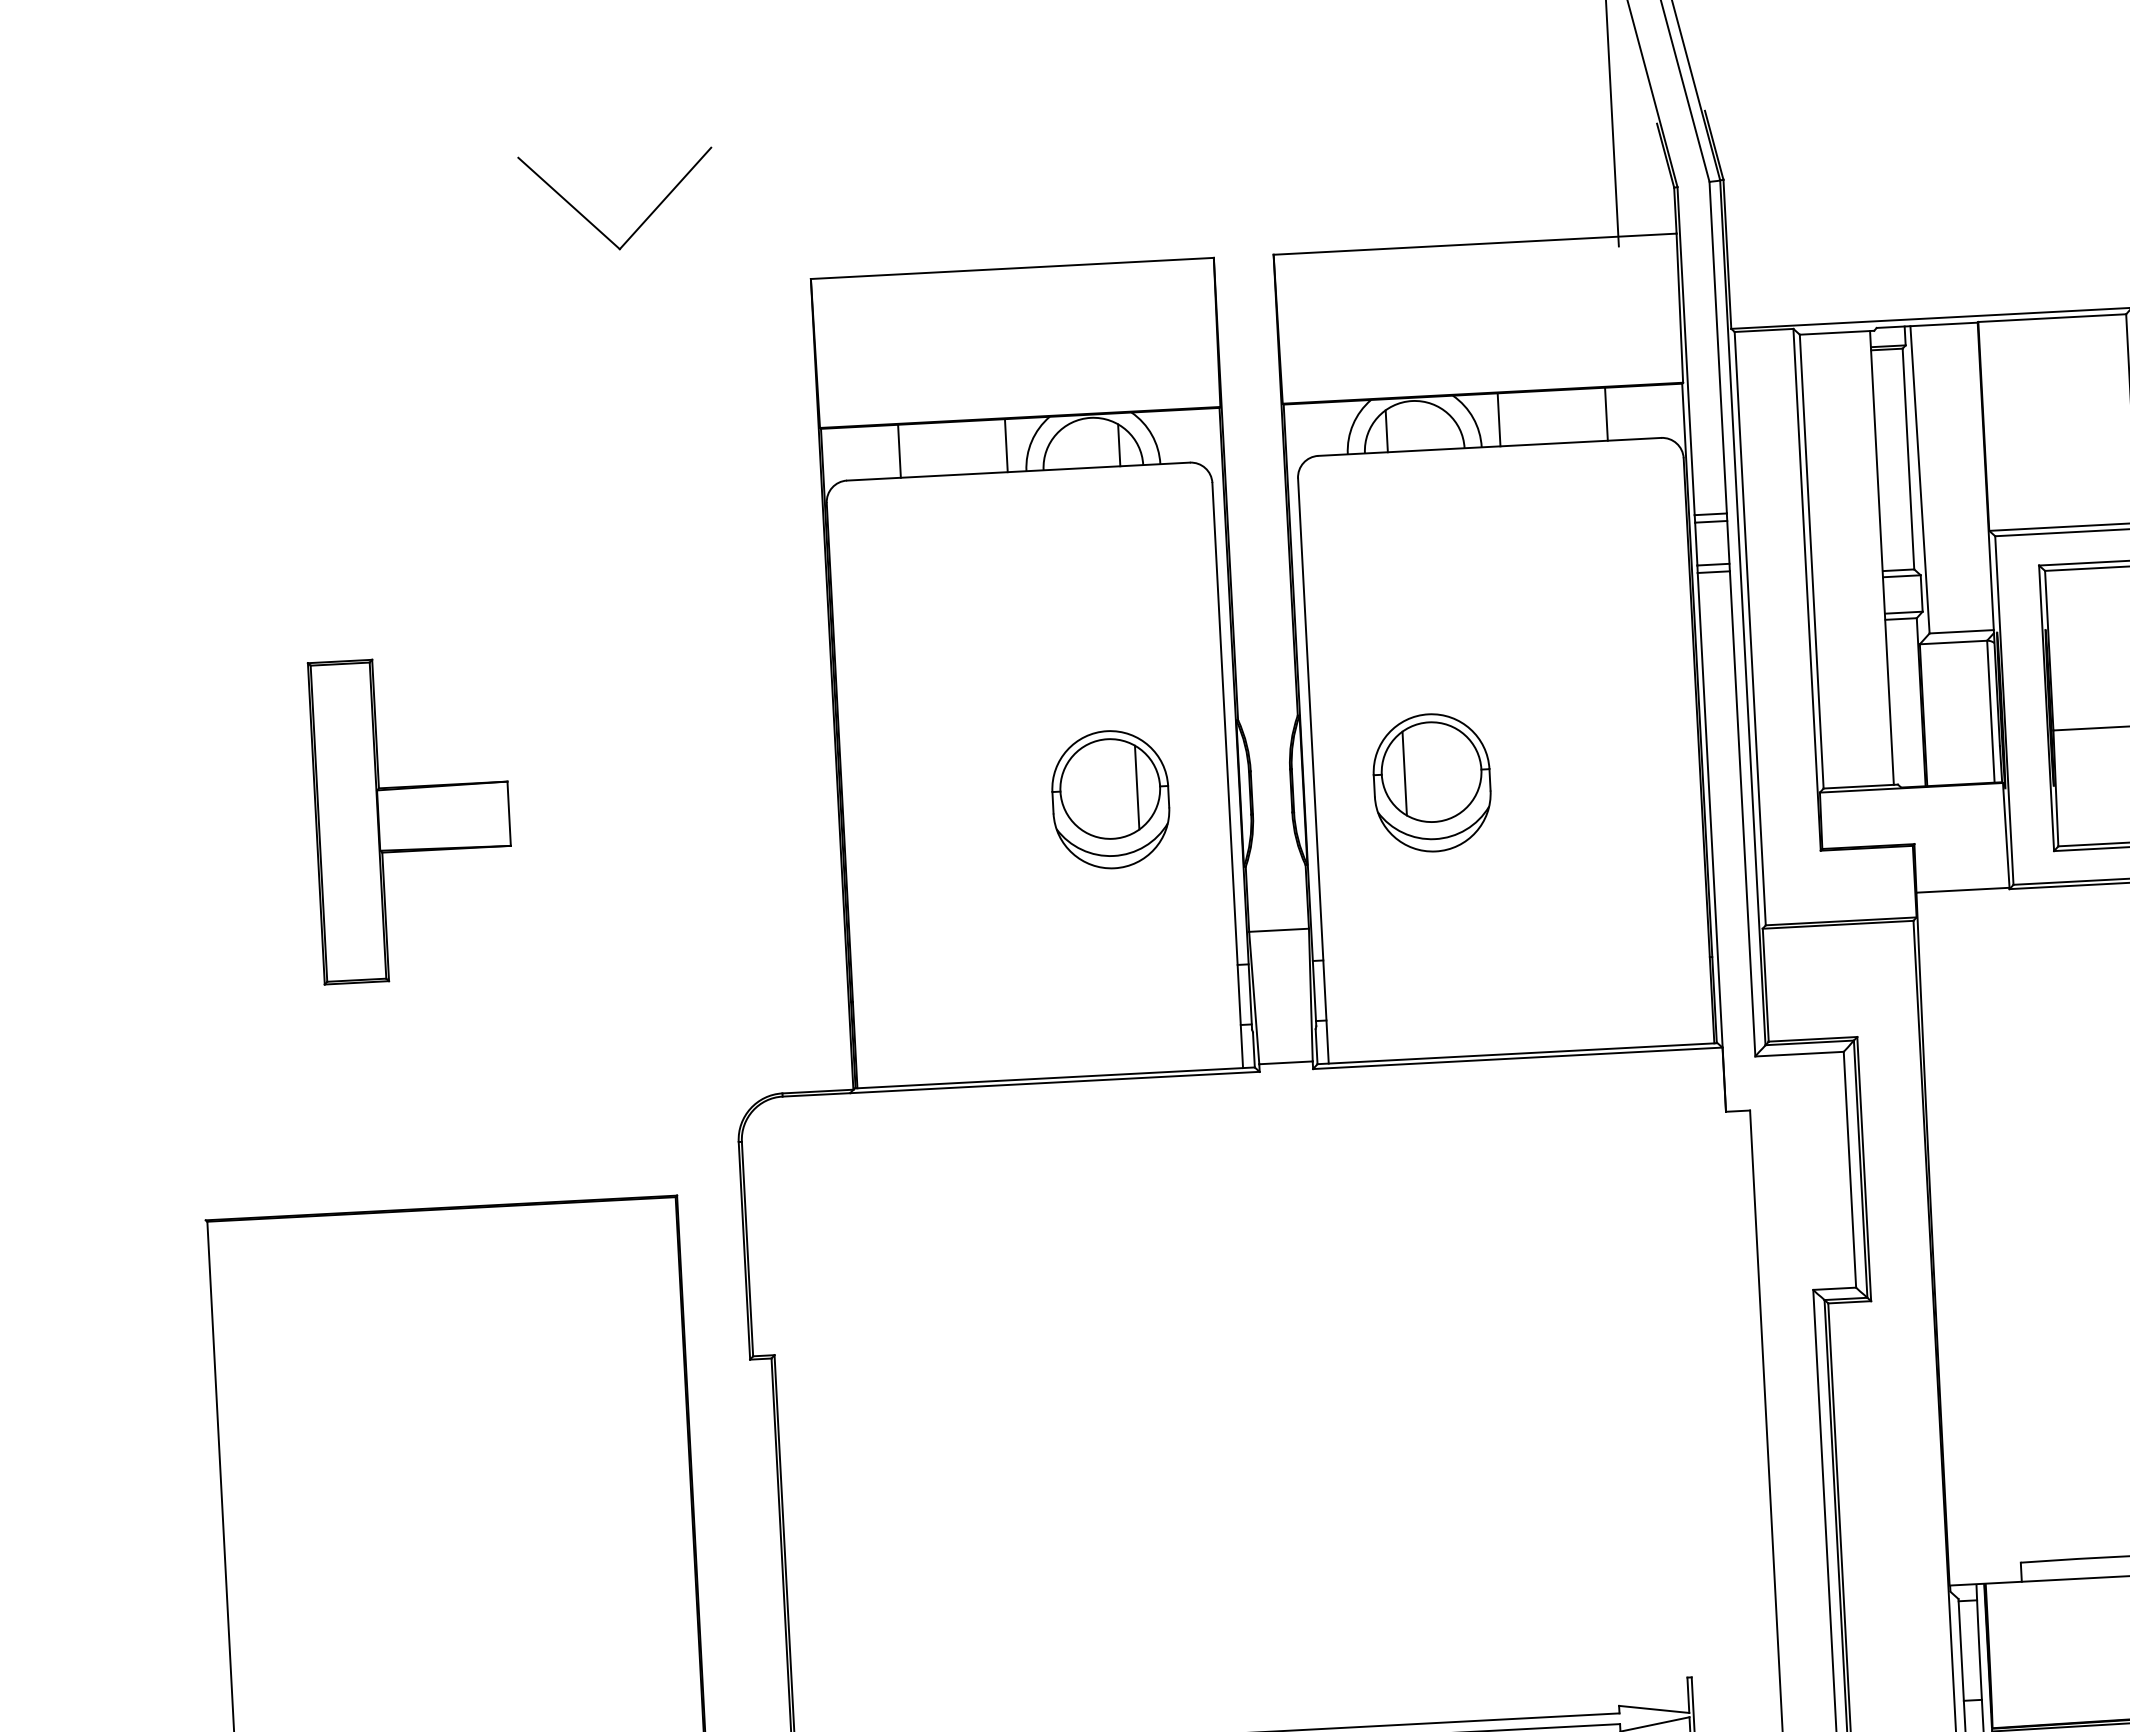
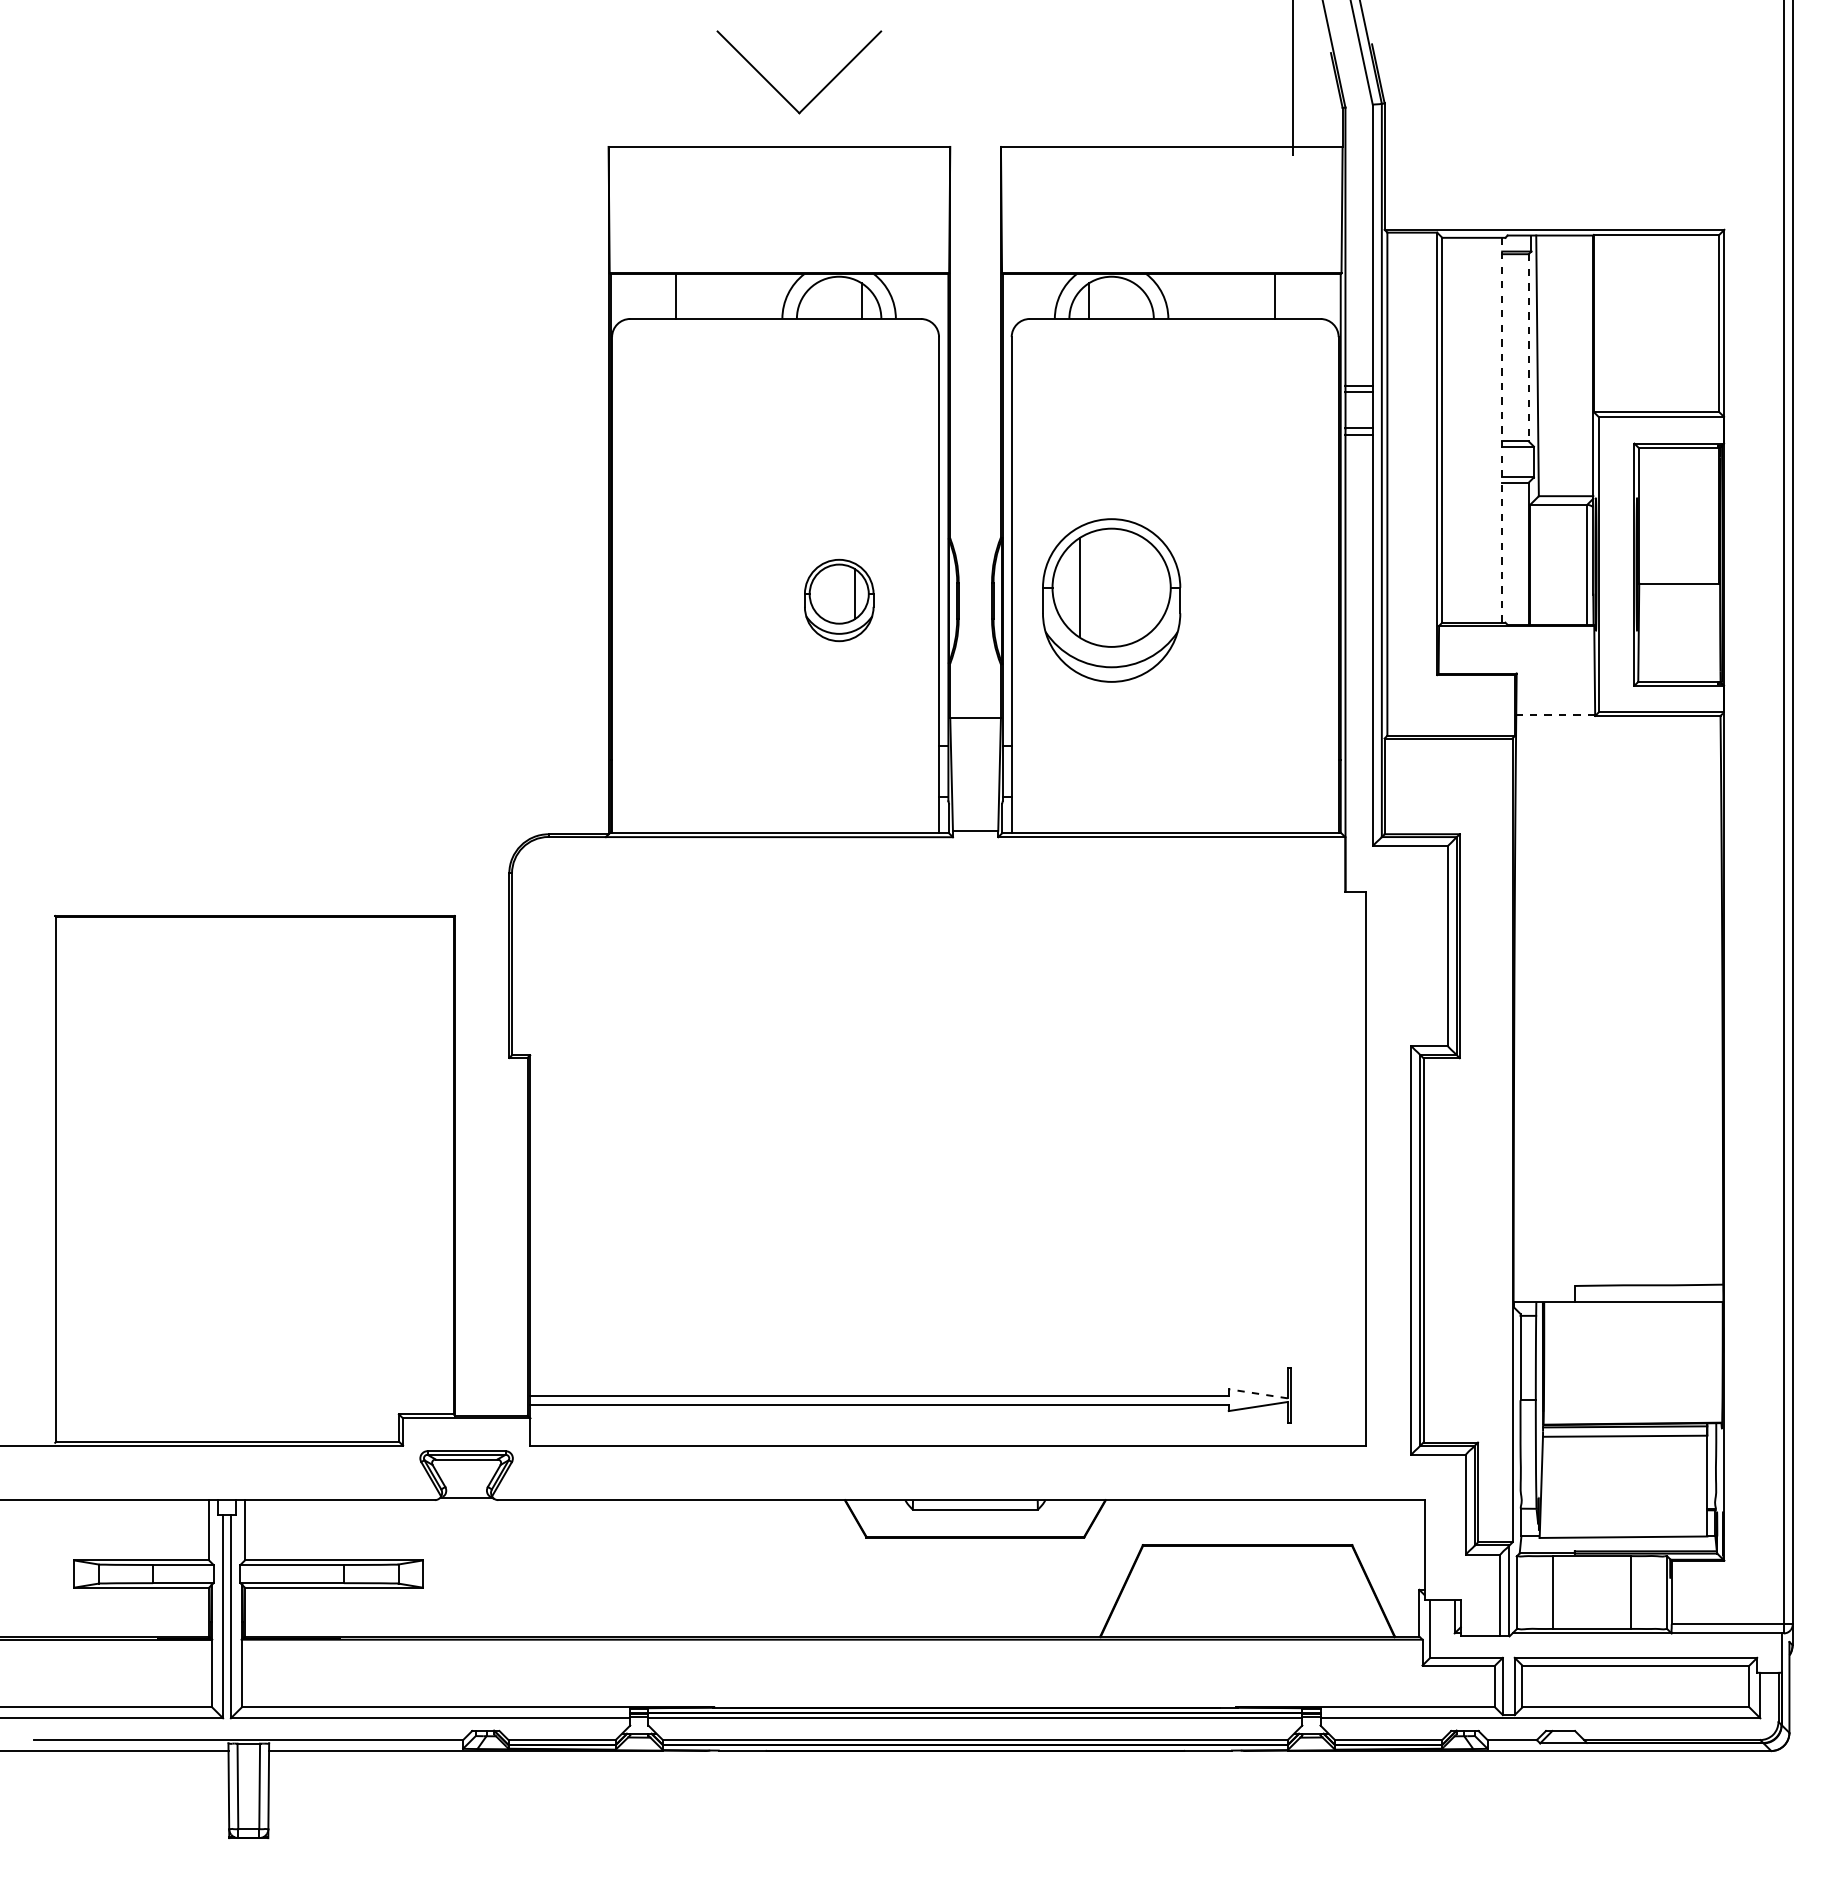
part: (595, 224) -> (779, 91), moved
line: (1499, 419) -> (1184, 296), removed
line: (1006, 445) -> (766, 296), removed
line: (1908, 458) -> (1528, 347), solid -> dashed
line: (1881, 557) -> (1501, 429), solid -> dashed
part: (1432, 782) -> (1111, 600), size x1.4
part: (1111, 799) -> (839, 600), size x0.7
part: (412, 818) -> (247, 585), removed
line: (1962, 889) -> (1555, 714), solid -> dashed
line: (1654, 1709) -> (1258, 1393), solid -> dashed

